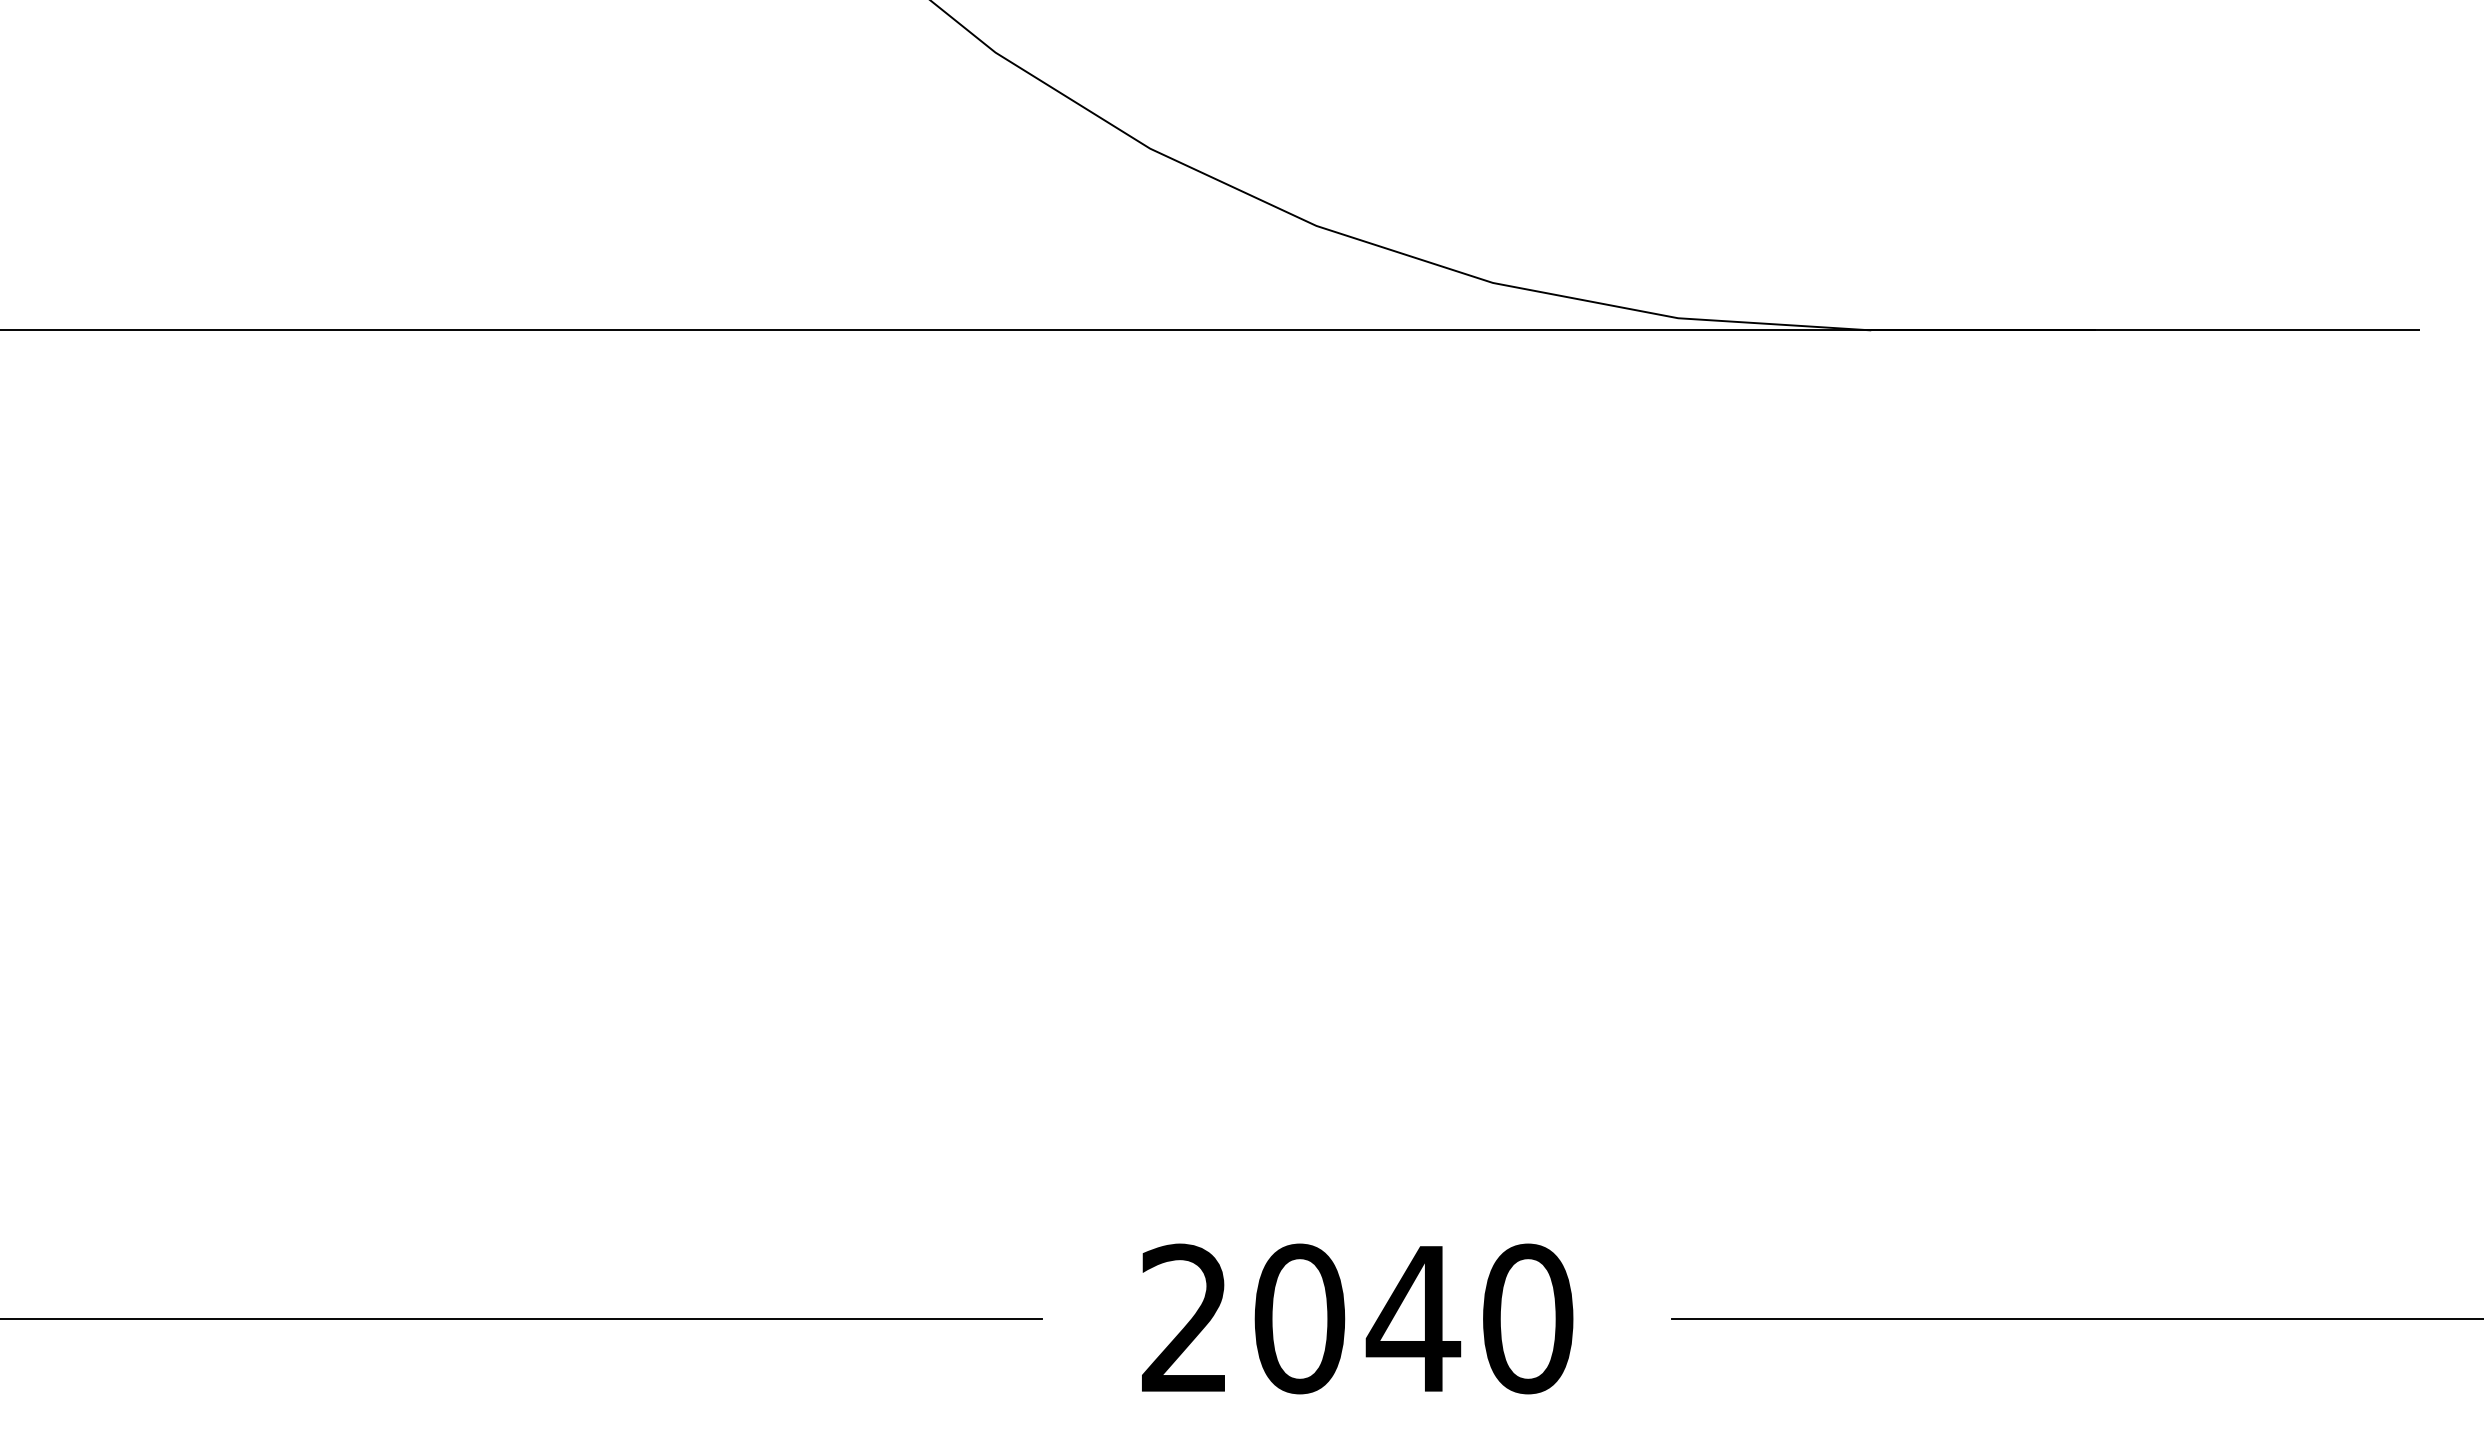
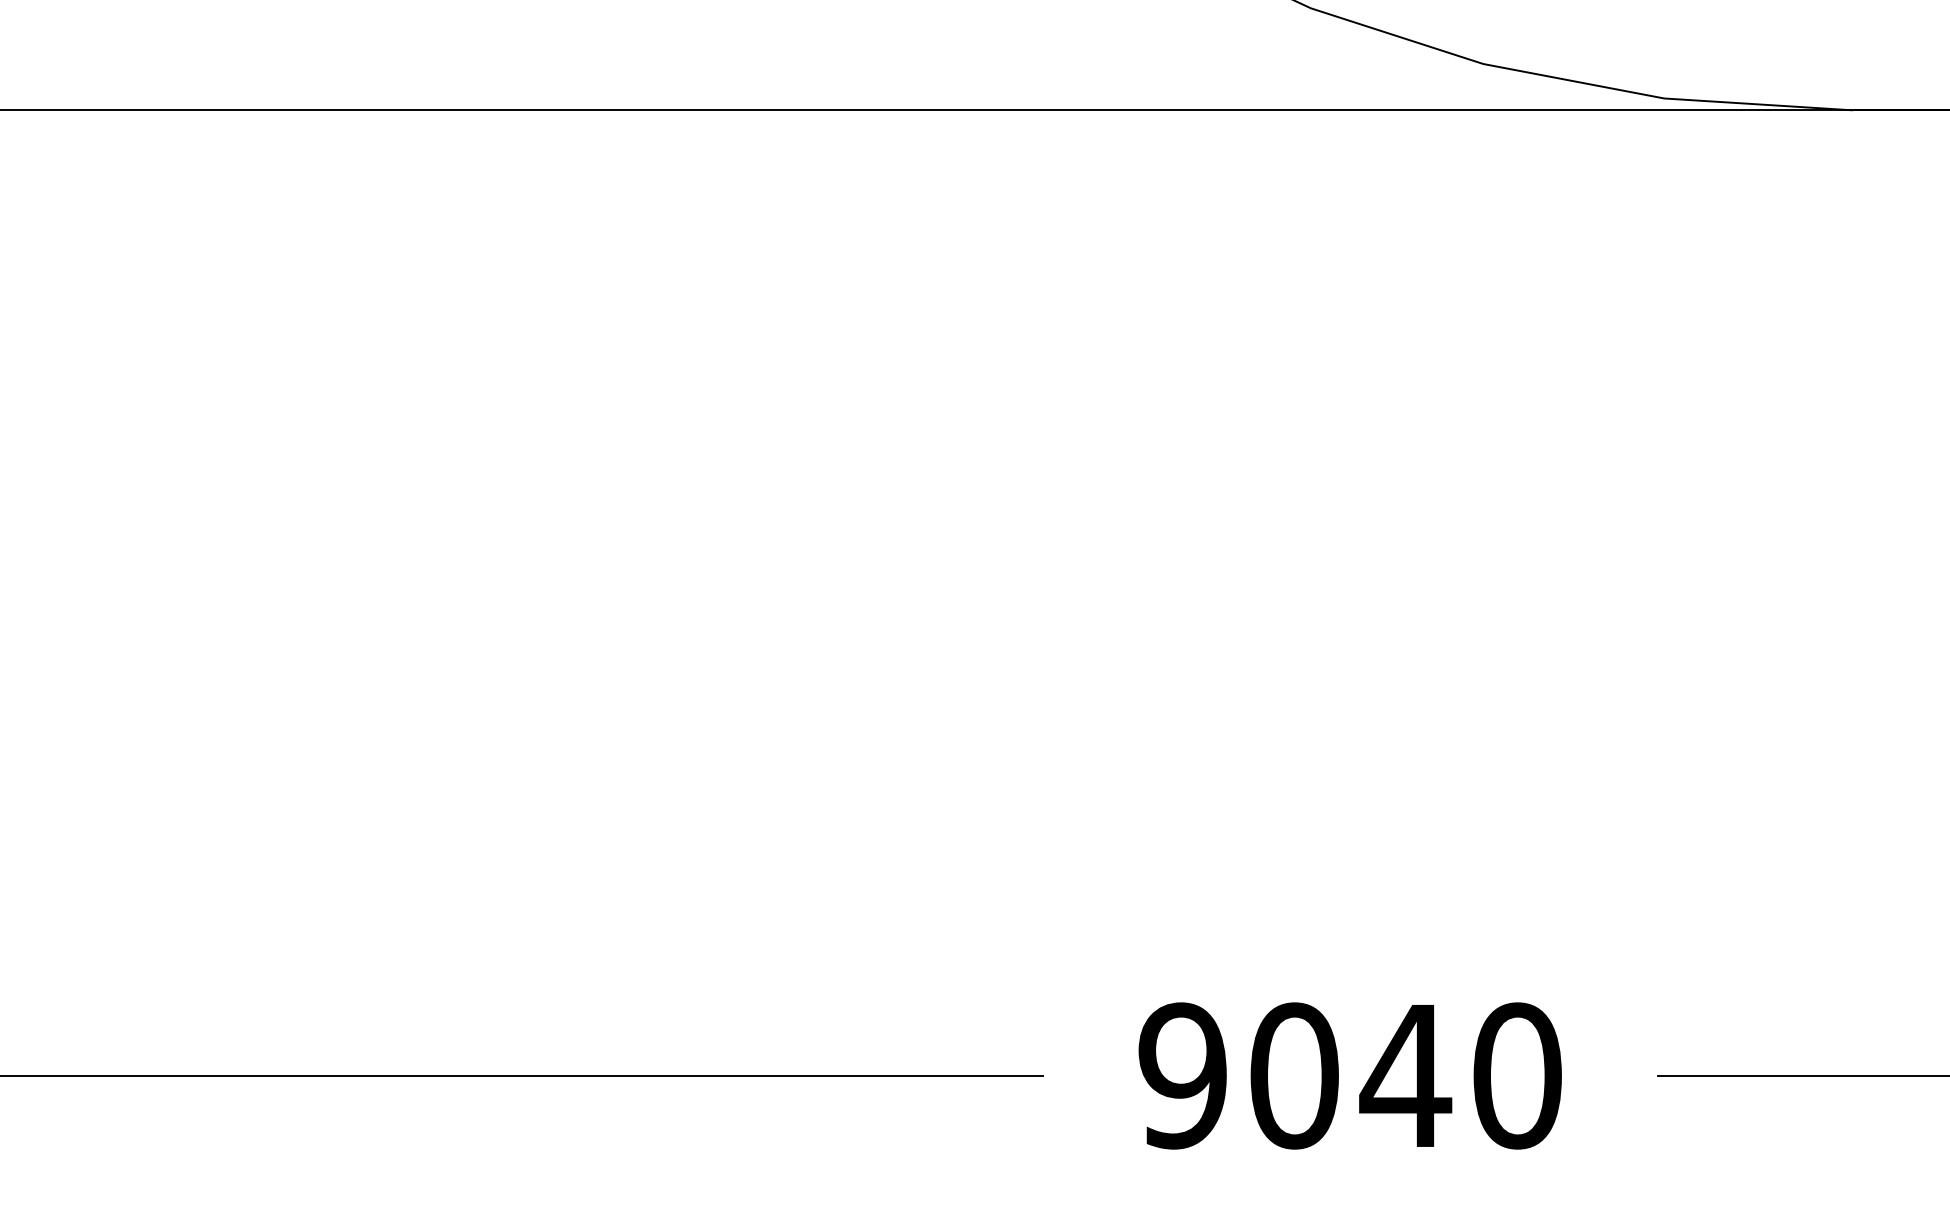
text: (1185, 1318) -> (1183, 1075), 2040 -> 9040

